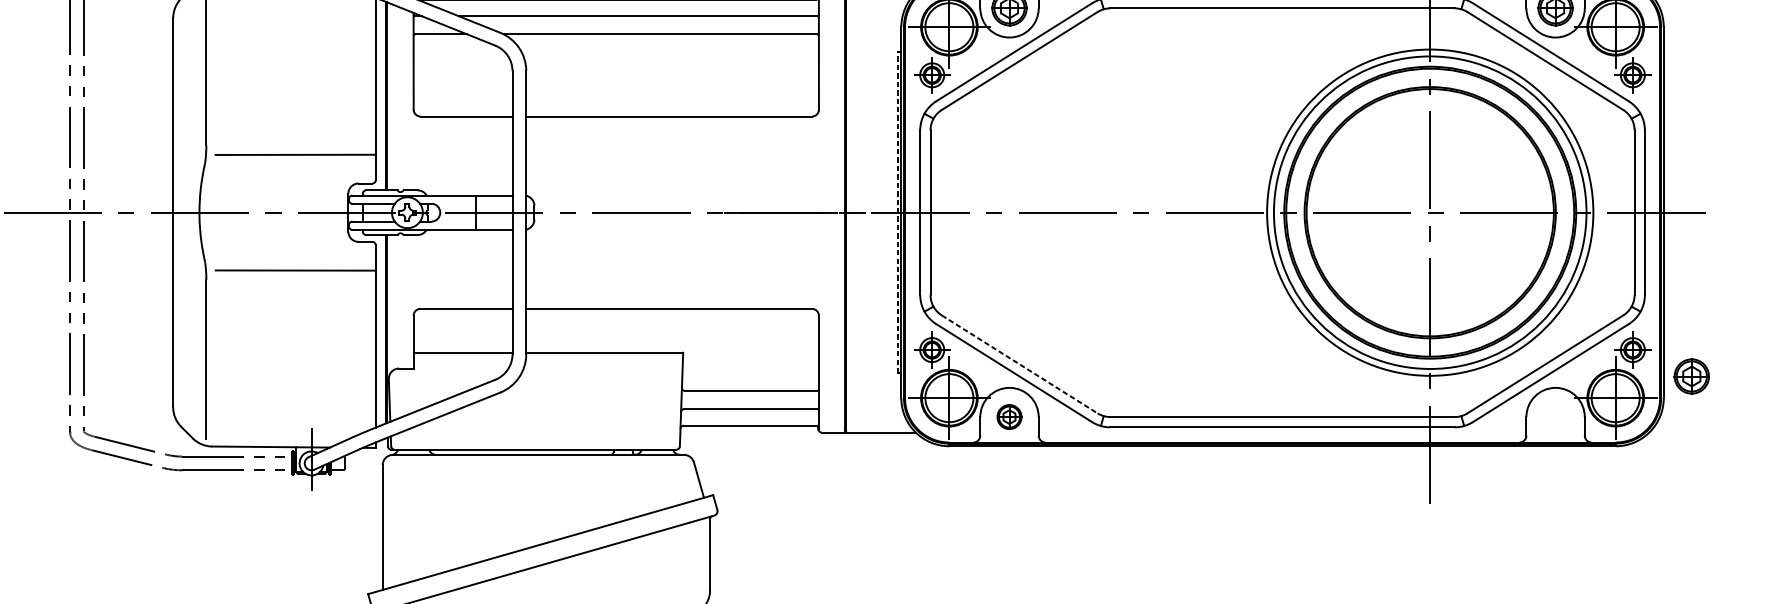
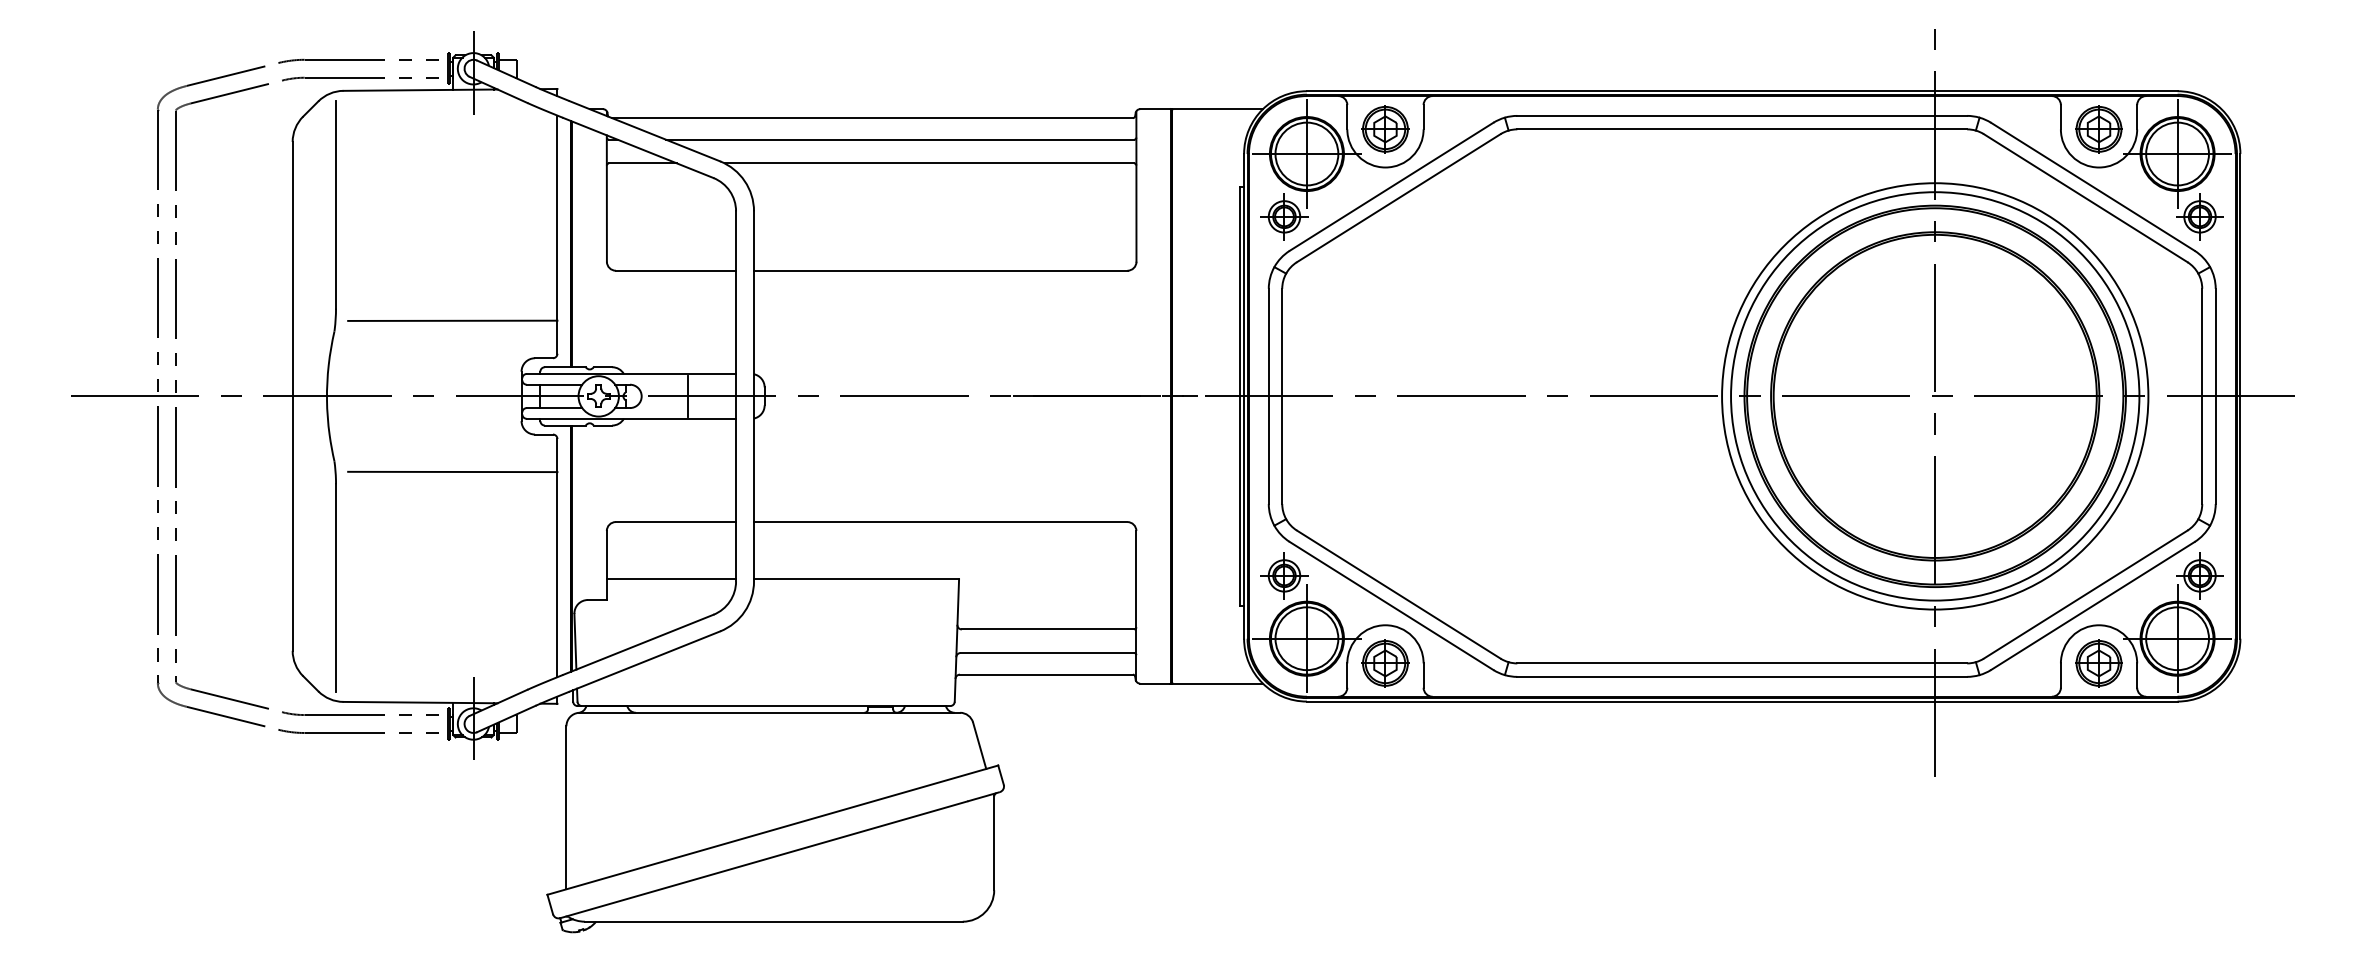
line: (897, 212) -> (1239, 396), dashed -> solid
line: (1020, 364) -> (1399, 594), dashed -> solid
part: (1691, 376) -> (2098, 663), moved
part: (1009, 417) -> (1385, 663), size x1.43

